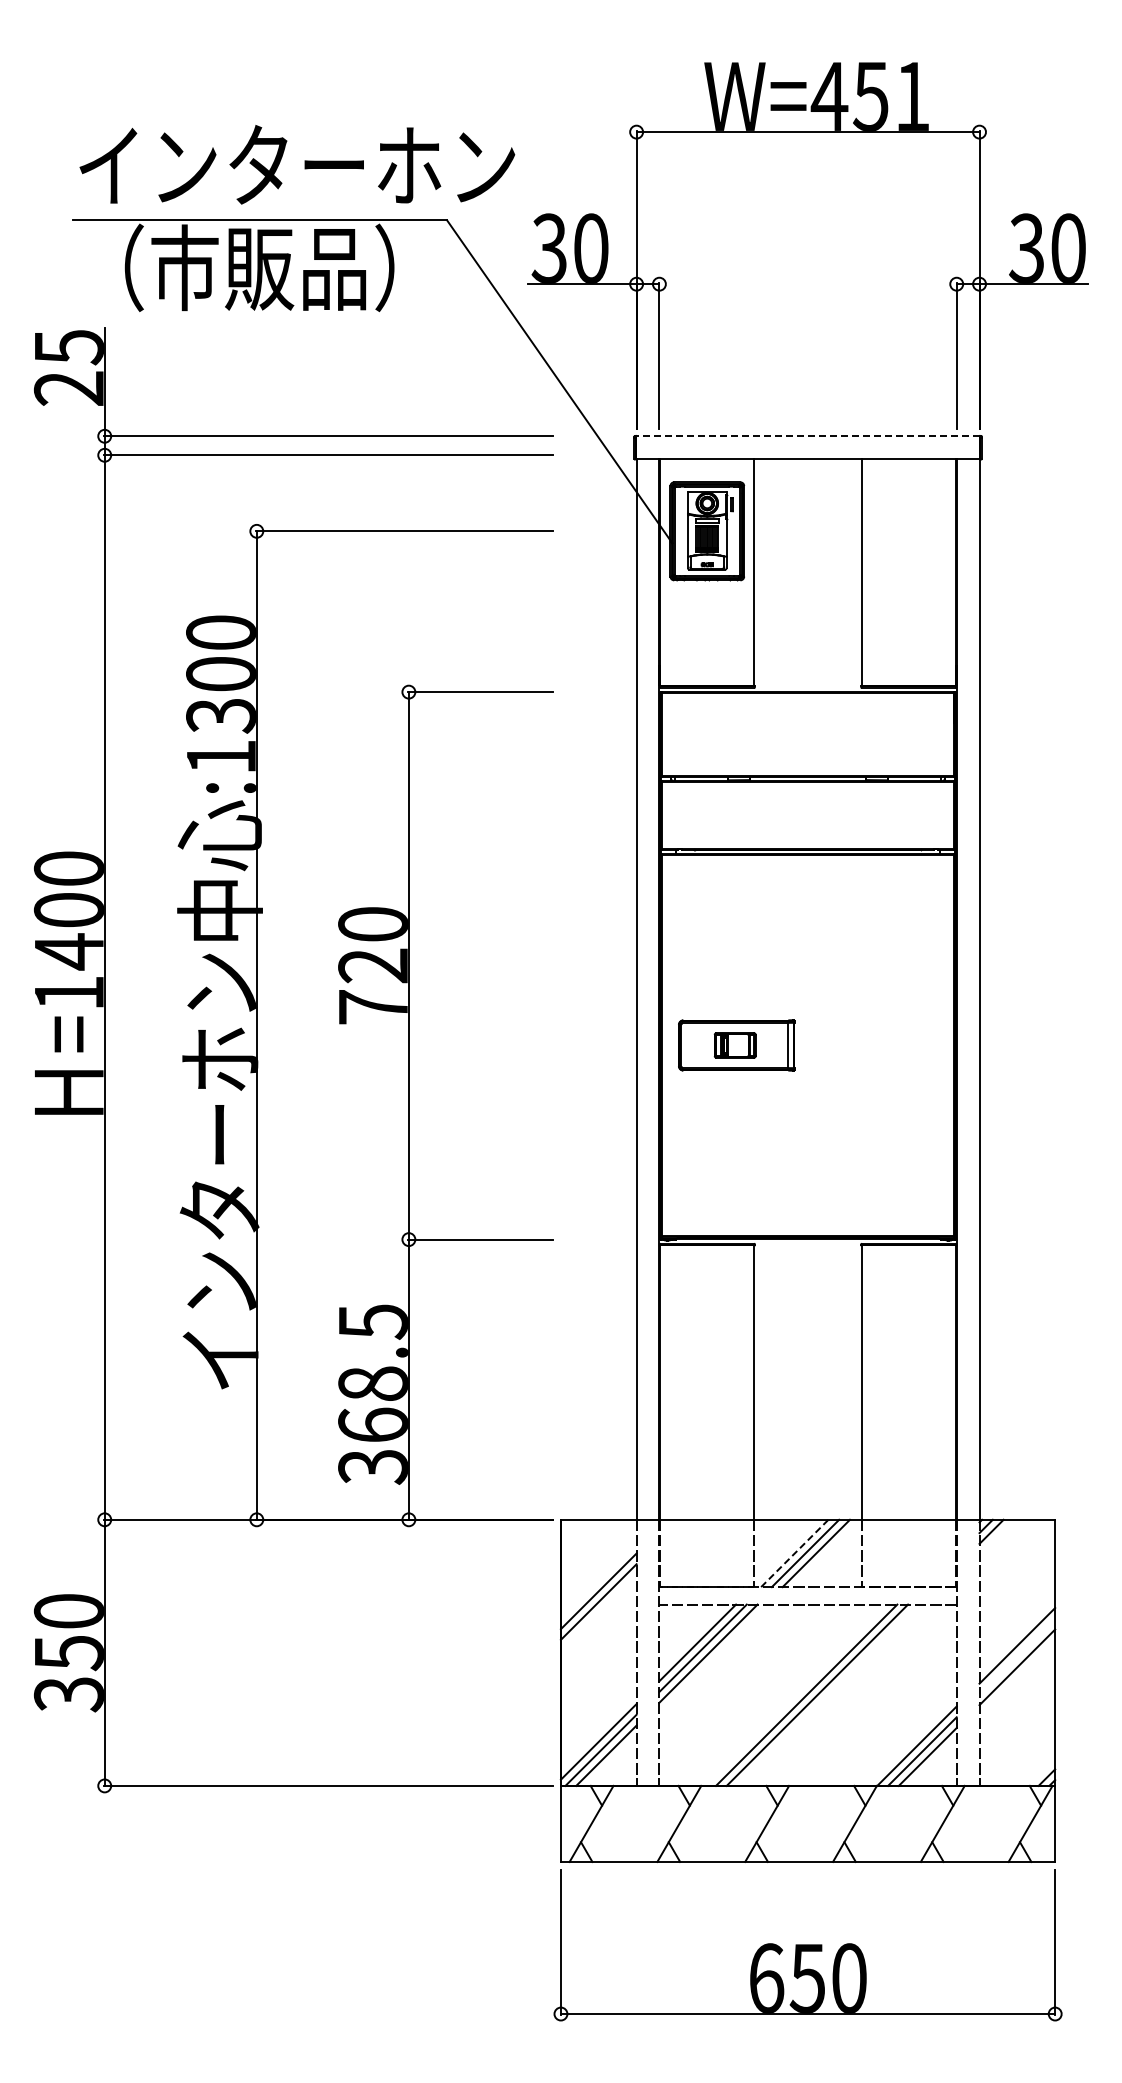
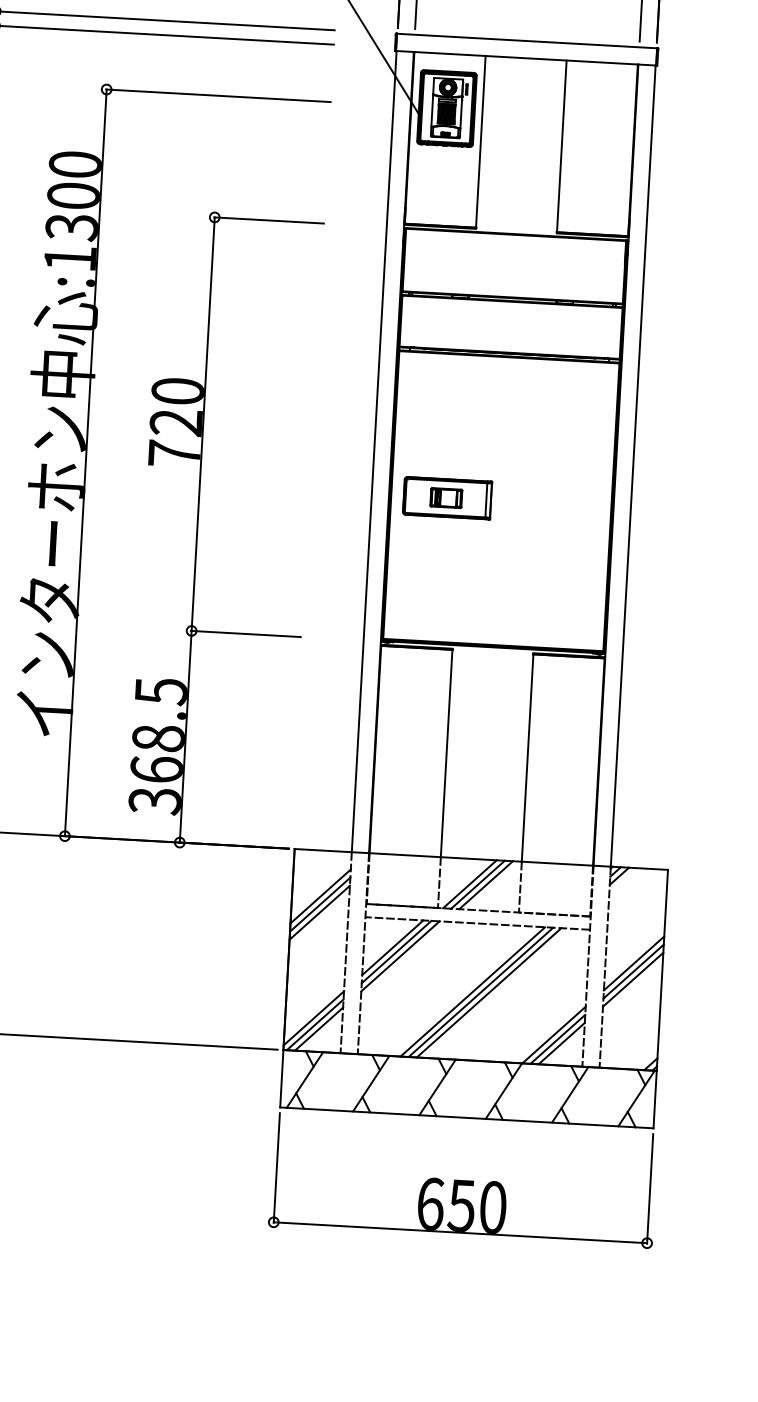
line: (807, 436) -> (526, 41), dashed -> solid
line: (794, 1553) -> (469, 884), dashed -> solid
line: (598, 1580) -> (320, 896), added
line: (1017, 1656) -> (633, 971), added
line: (827, 1694) -> (488, 992), added

